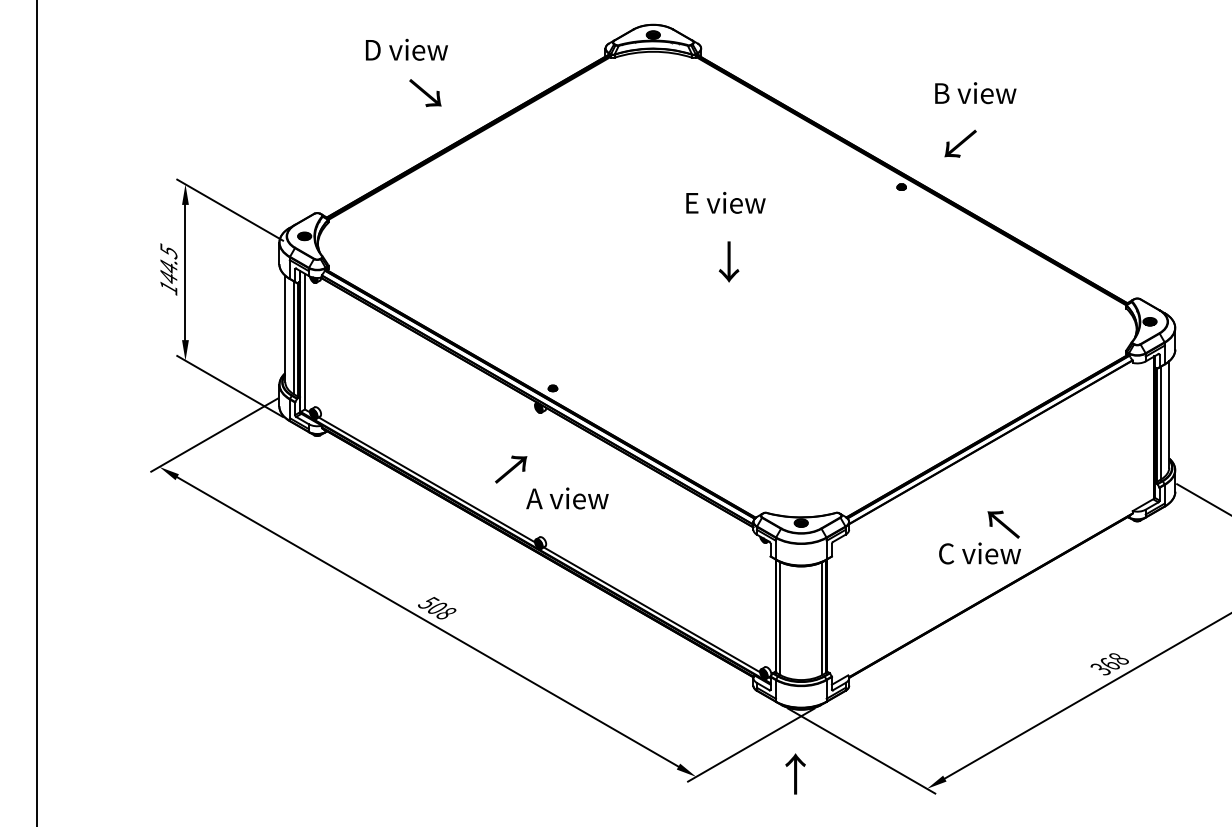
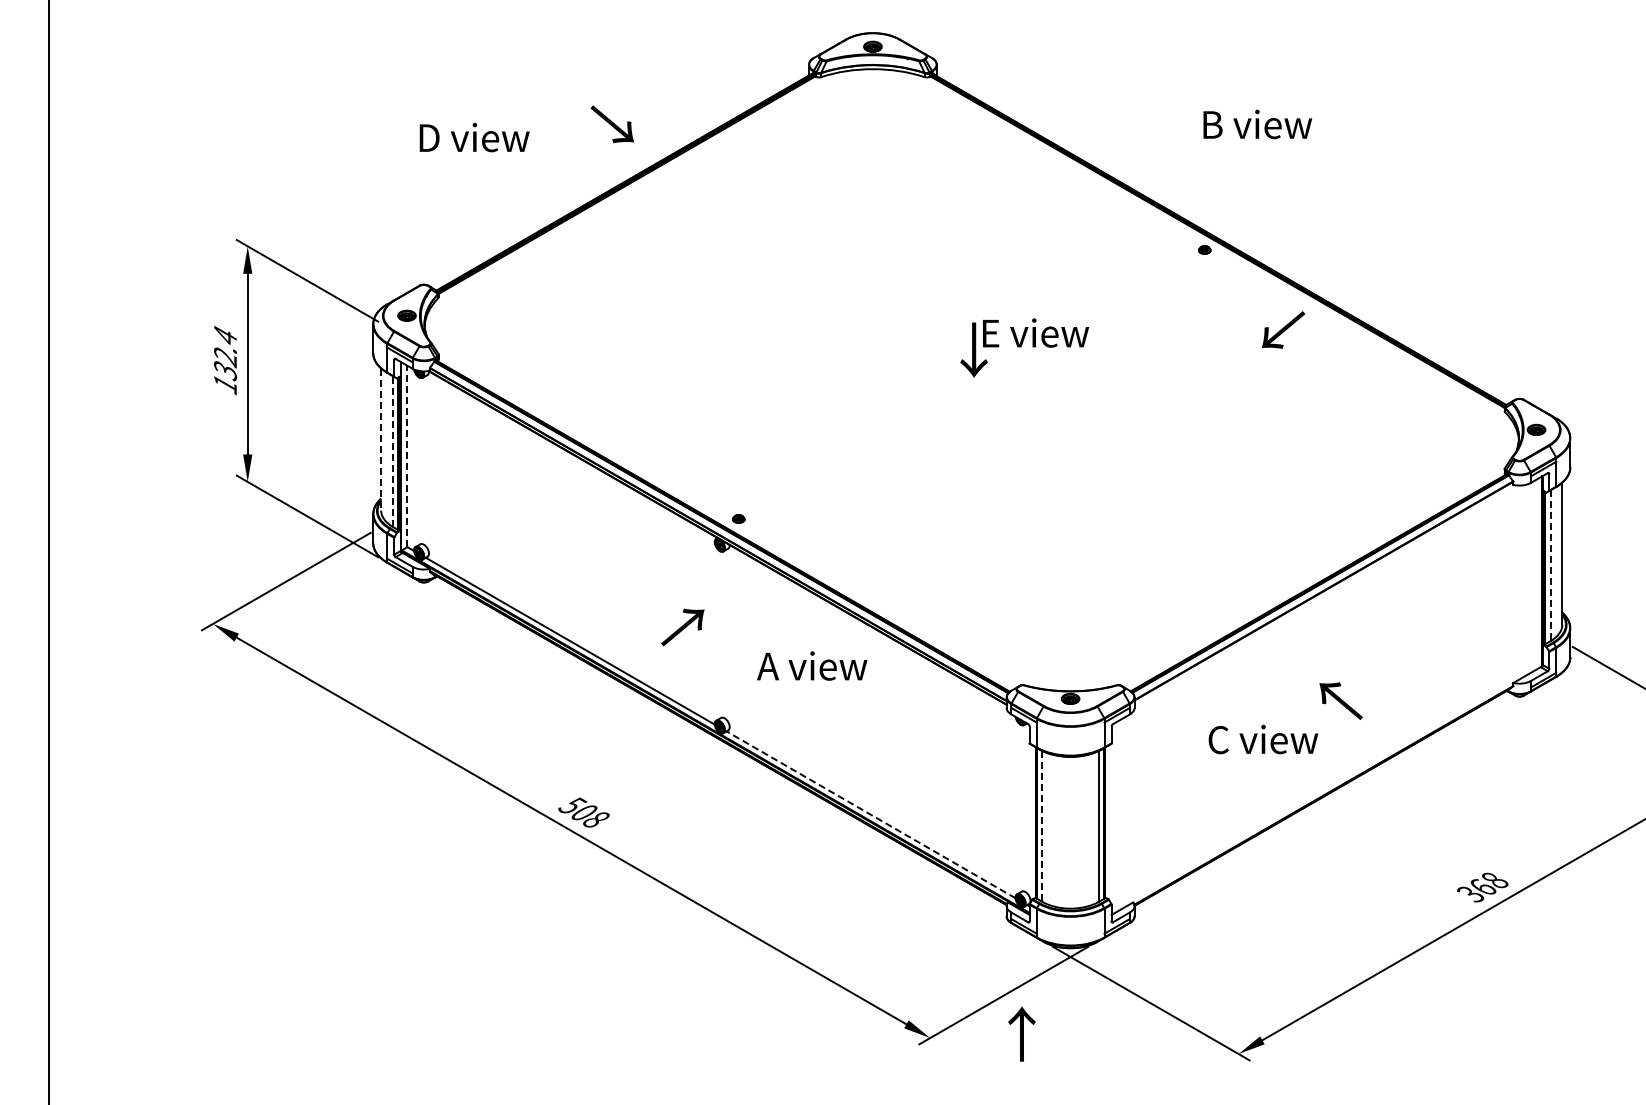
text: (406, 49) -> (474, 137), moved
text: (424, 93) -> (611, 124), moved
text: (975, 93) -> (1257, 124), moved
text: (960, 143) -> (1283, 329), moved
text: (725, 202) -> (1035, 332), moved
text: (168, 264) -> (225, 353), 144.5 -> 132.4
line: (285, 329) -> (381, 440), solid -> dashed
line: (293, 337) -> (392, 451), solid -> dashed
line: (305, 341) -> (407, 456), solid -> dashed
line: (1160, 423) -> (1550, 566), solid -> dashed
text: (567, 498) -> (812, 665), moved
text: (980, 553) -> (1263, 739), moved
line: (652, 609) -> (871, 814), solid -> dashed
line: (780, 618) -> (1042, 826), solid -> dashed
text: (795, 773) -> (1021, 1033), moved

